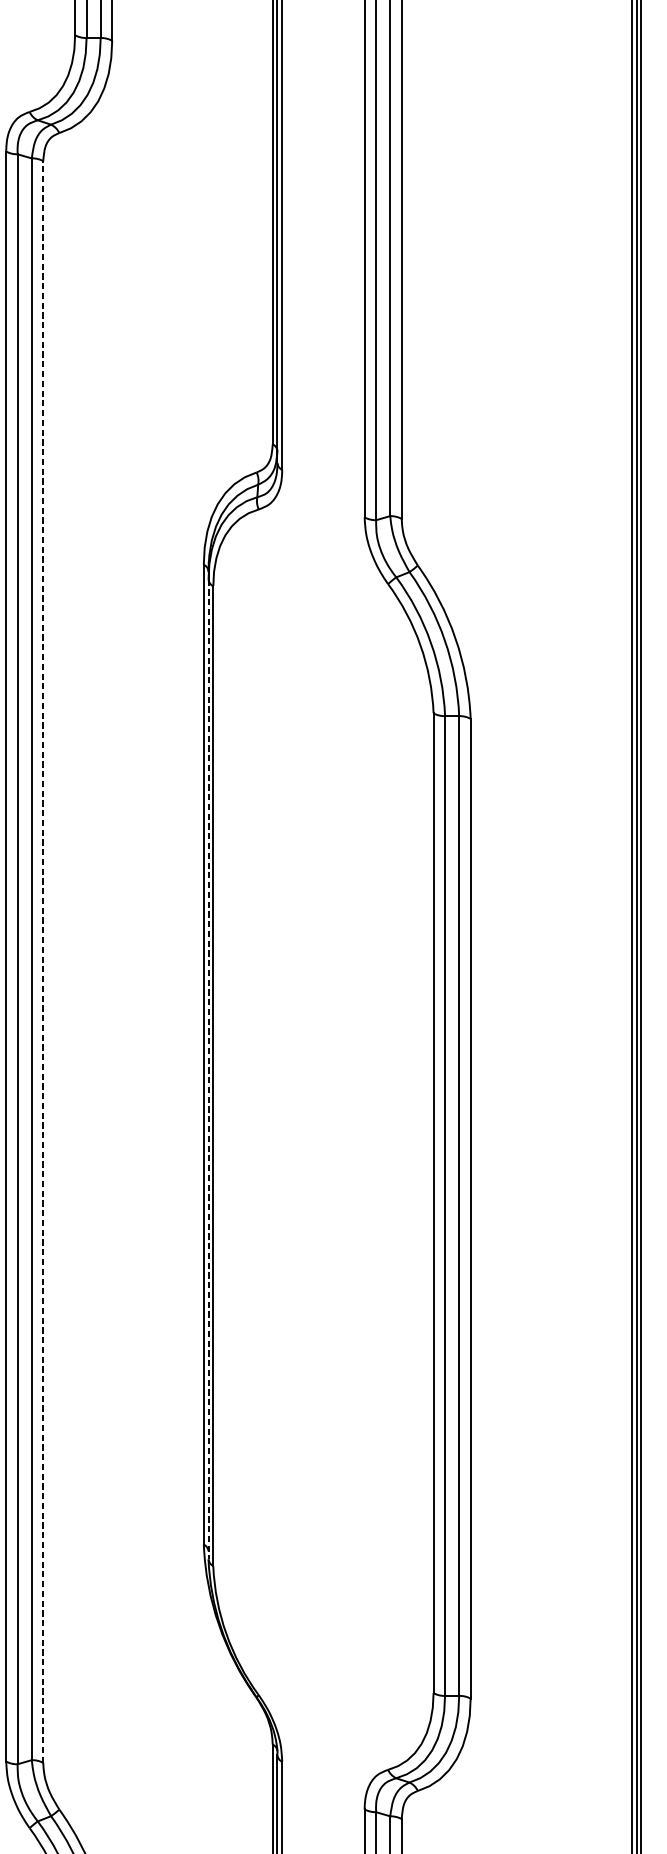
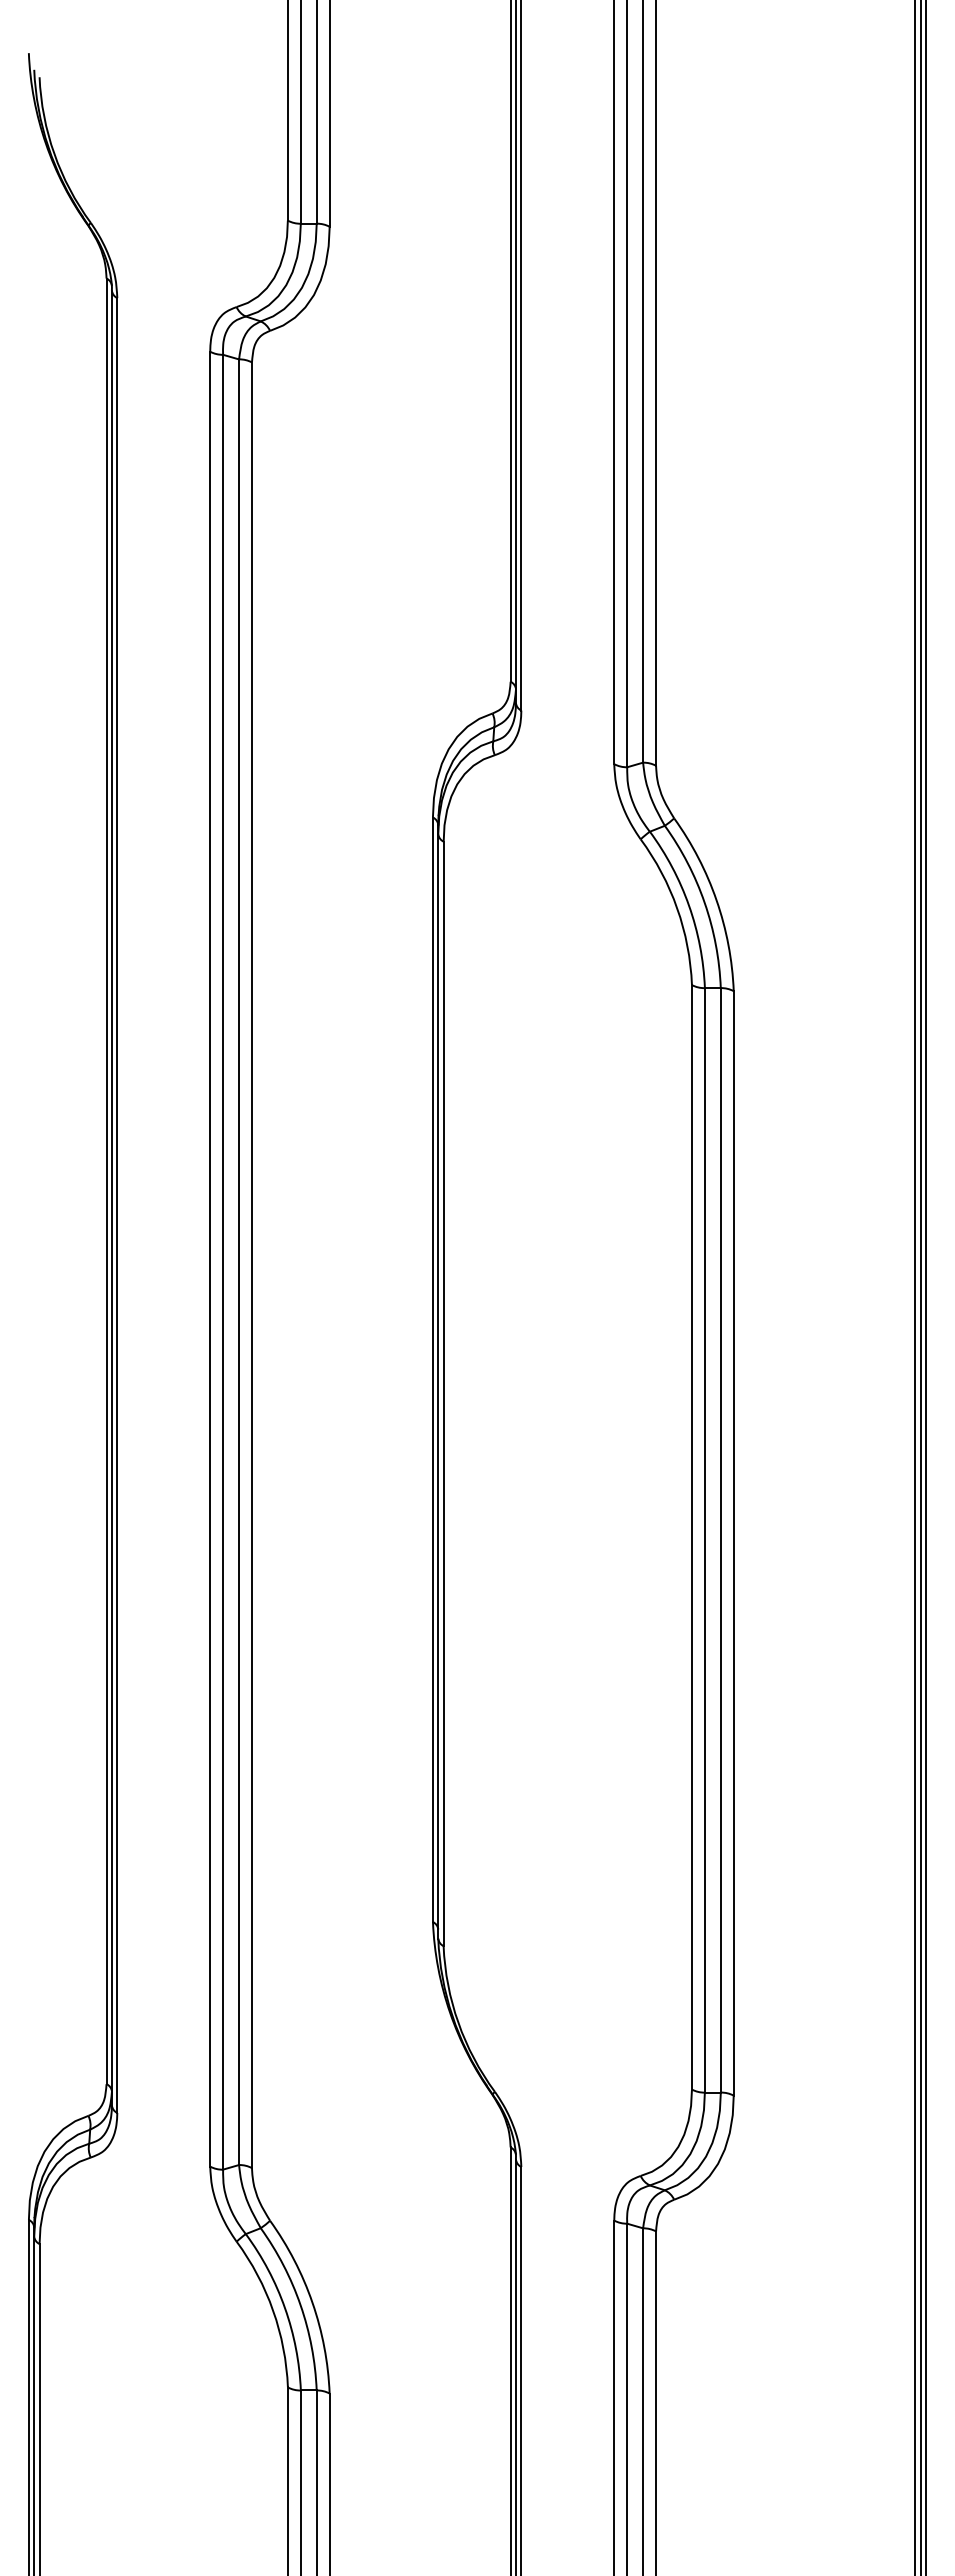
line: (42, 962) -> (251, 1265), dashed -> solid
line: (208, 1069) -> (438, 1386), dashed -> solid

